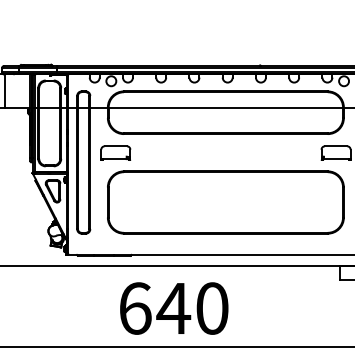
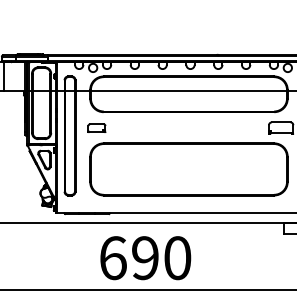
part: (115, 152) -> (96, 127), size x0.7
text: (173, 308) -> (145, 258), 640 -> 690

